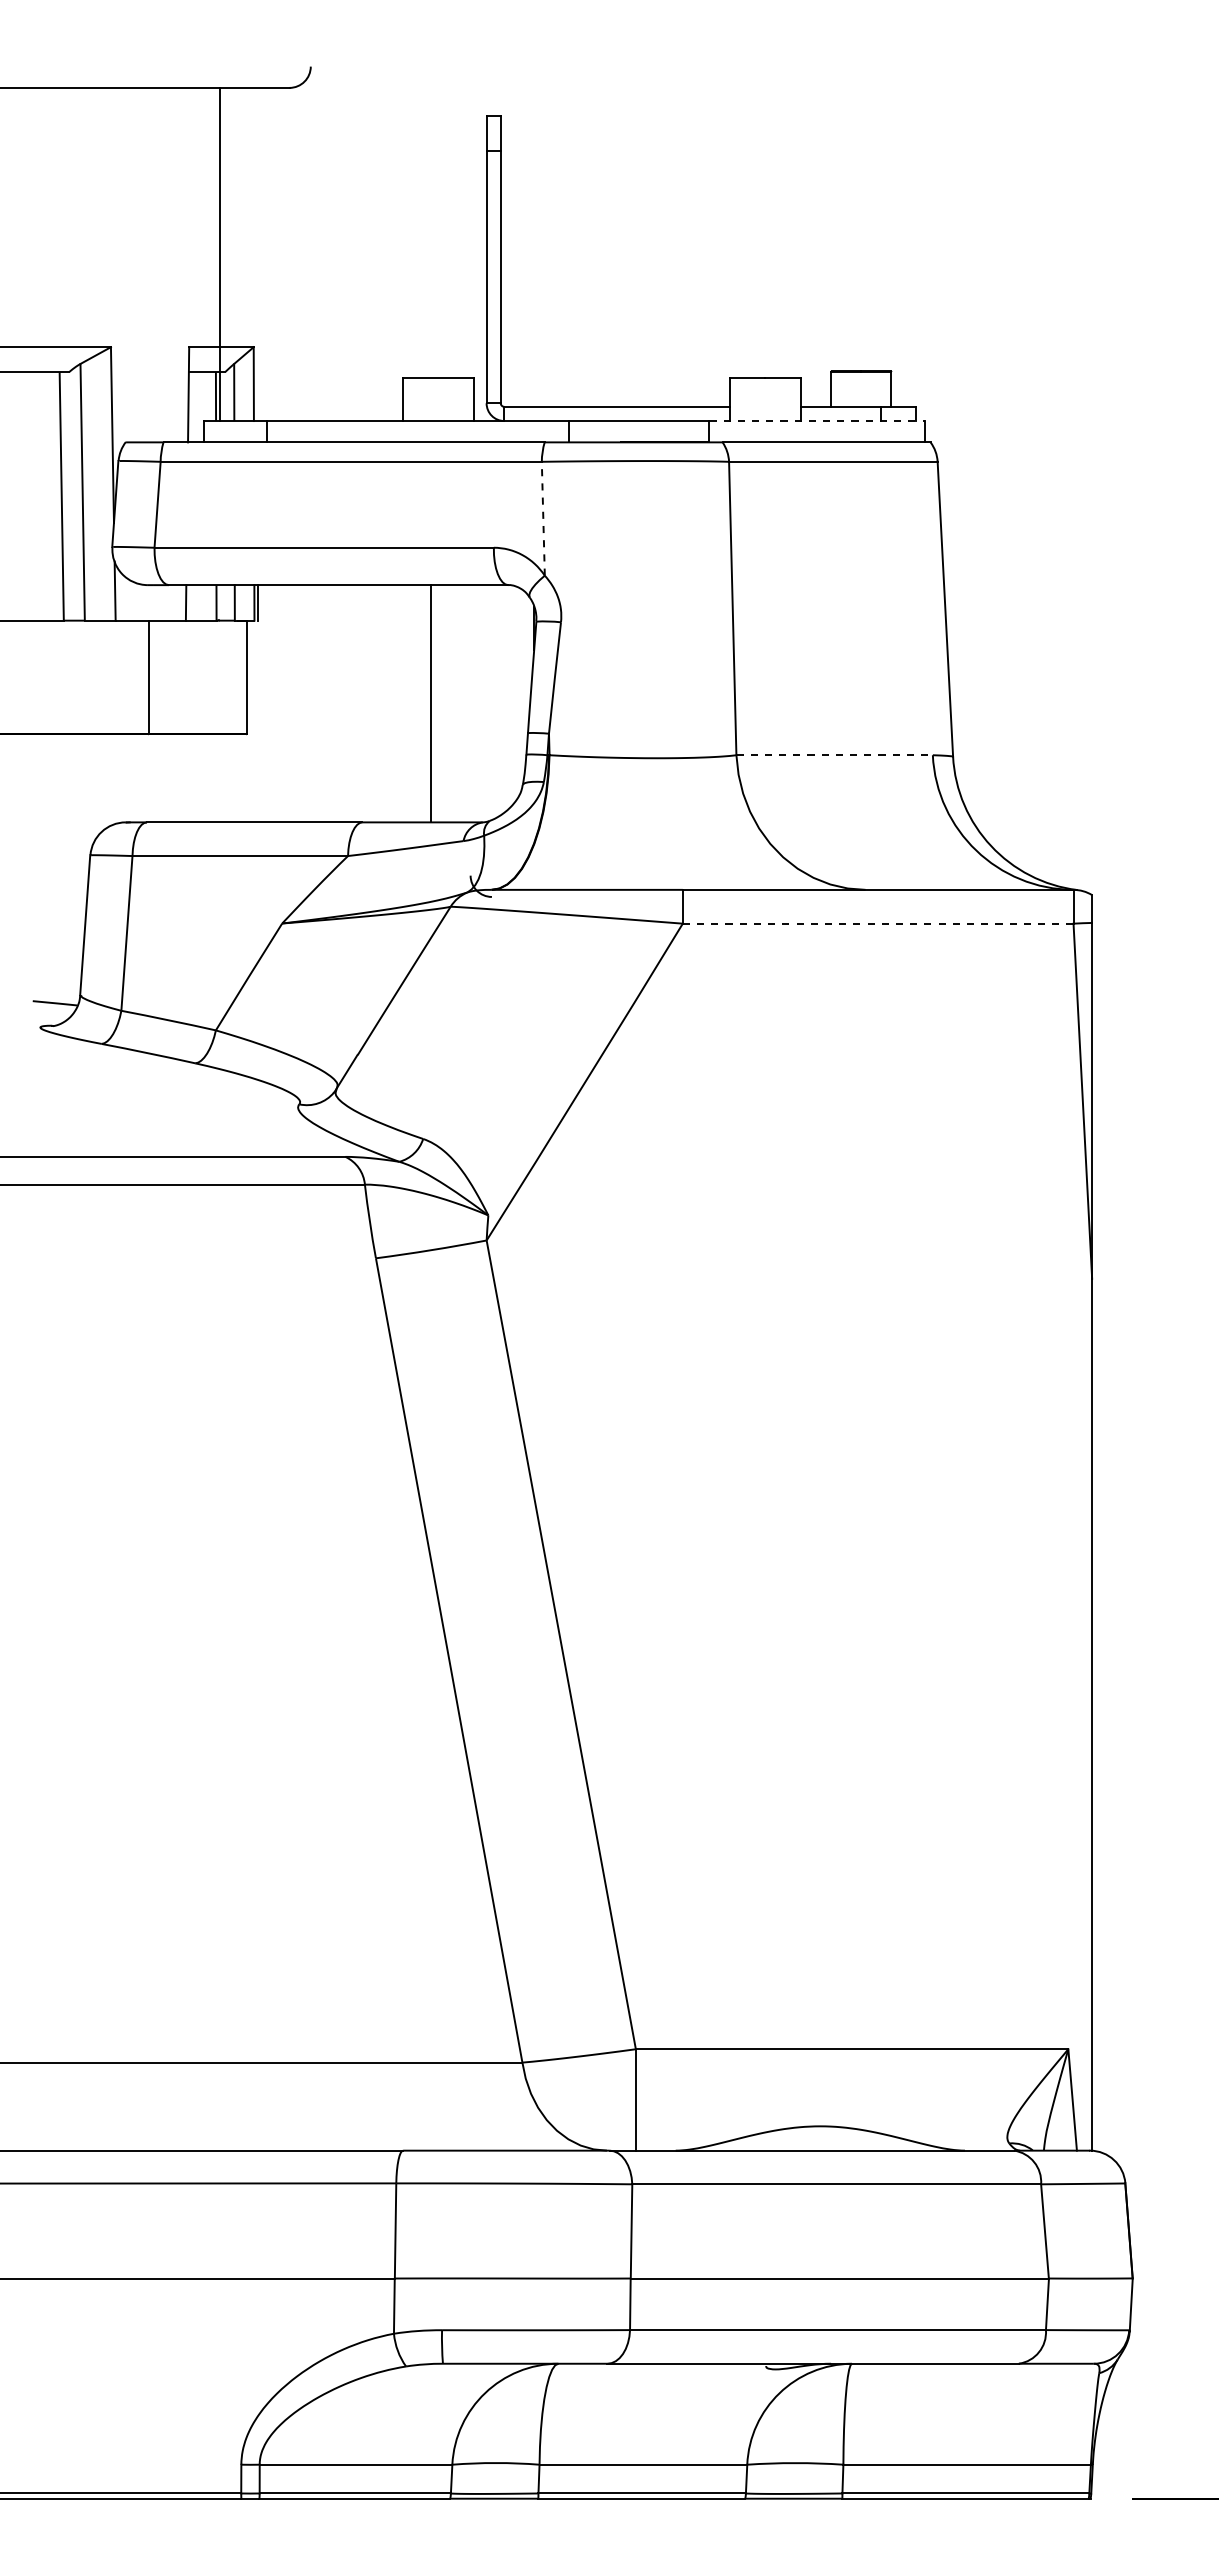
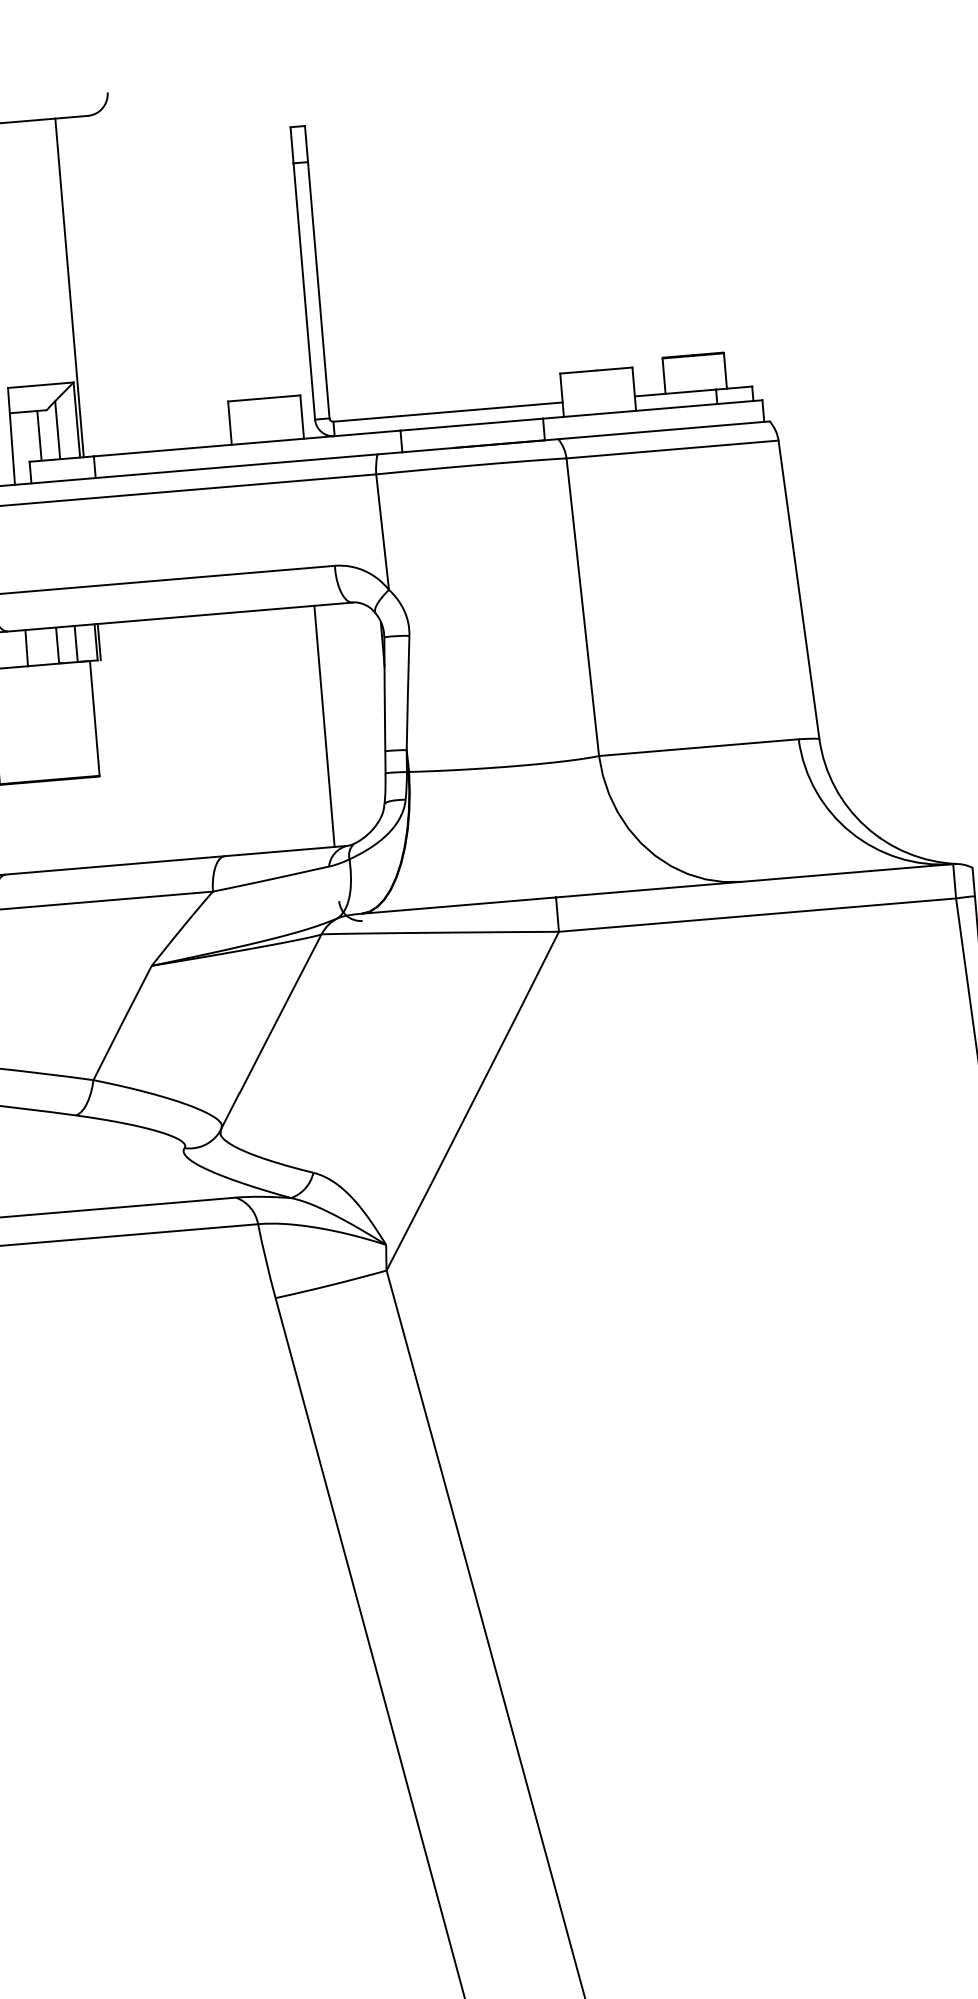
line: (219, 254) -> (69, 287), moved
line: (817, 421) -> (652, 409), dashed -> solid
line: (543, 518) -> (382, 531), dashed -> solid
line: (430, 703) -> (324, 726), moved
line: (835, 755) -> (699, 747), dashed -> solid
line: (877, 923) -> (756, 915), dashed -> solid

